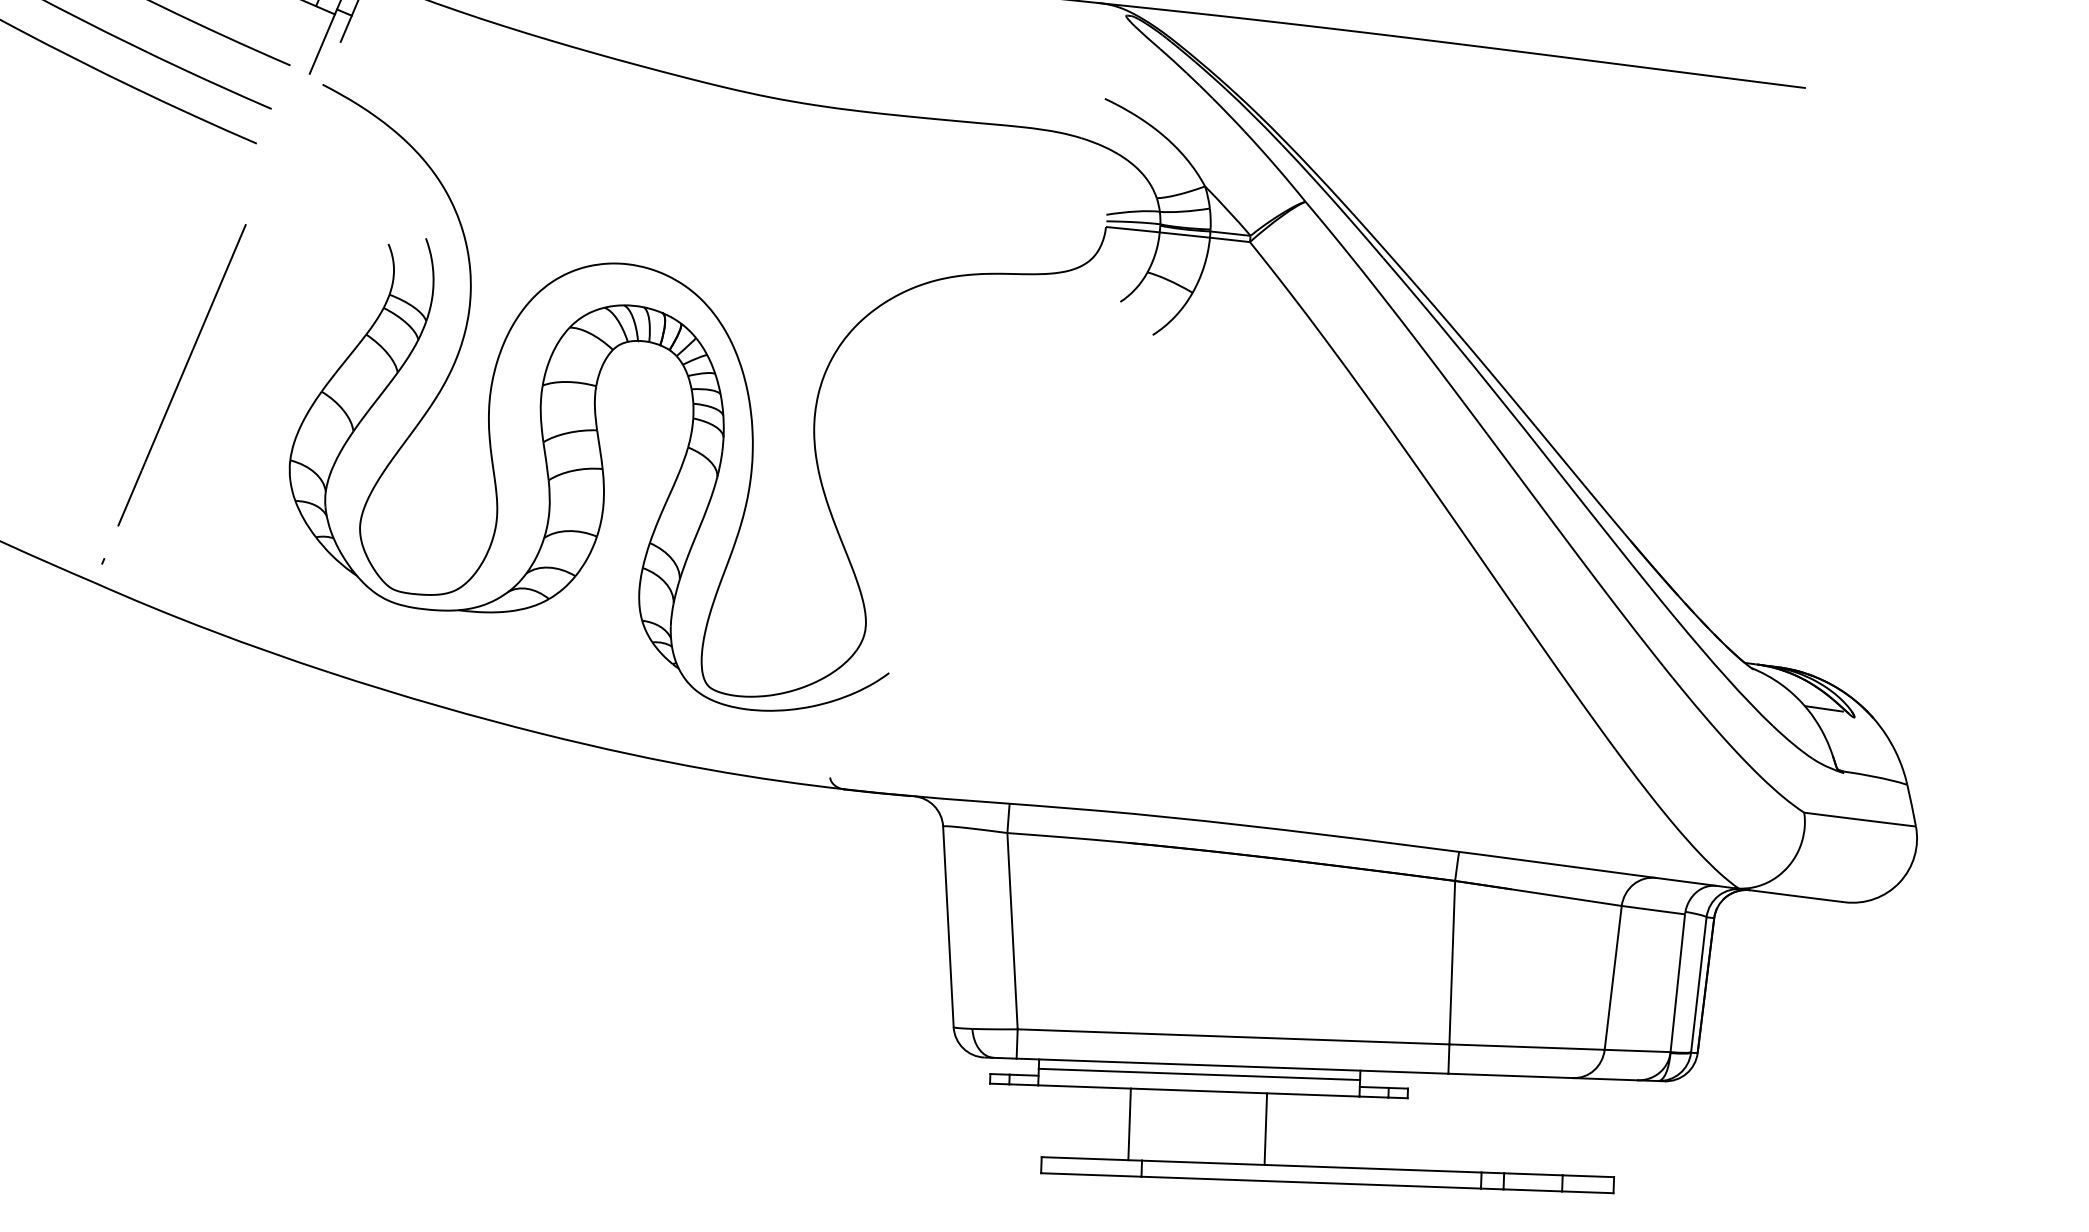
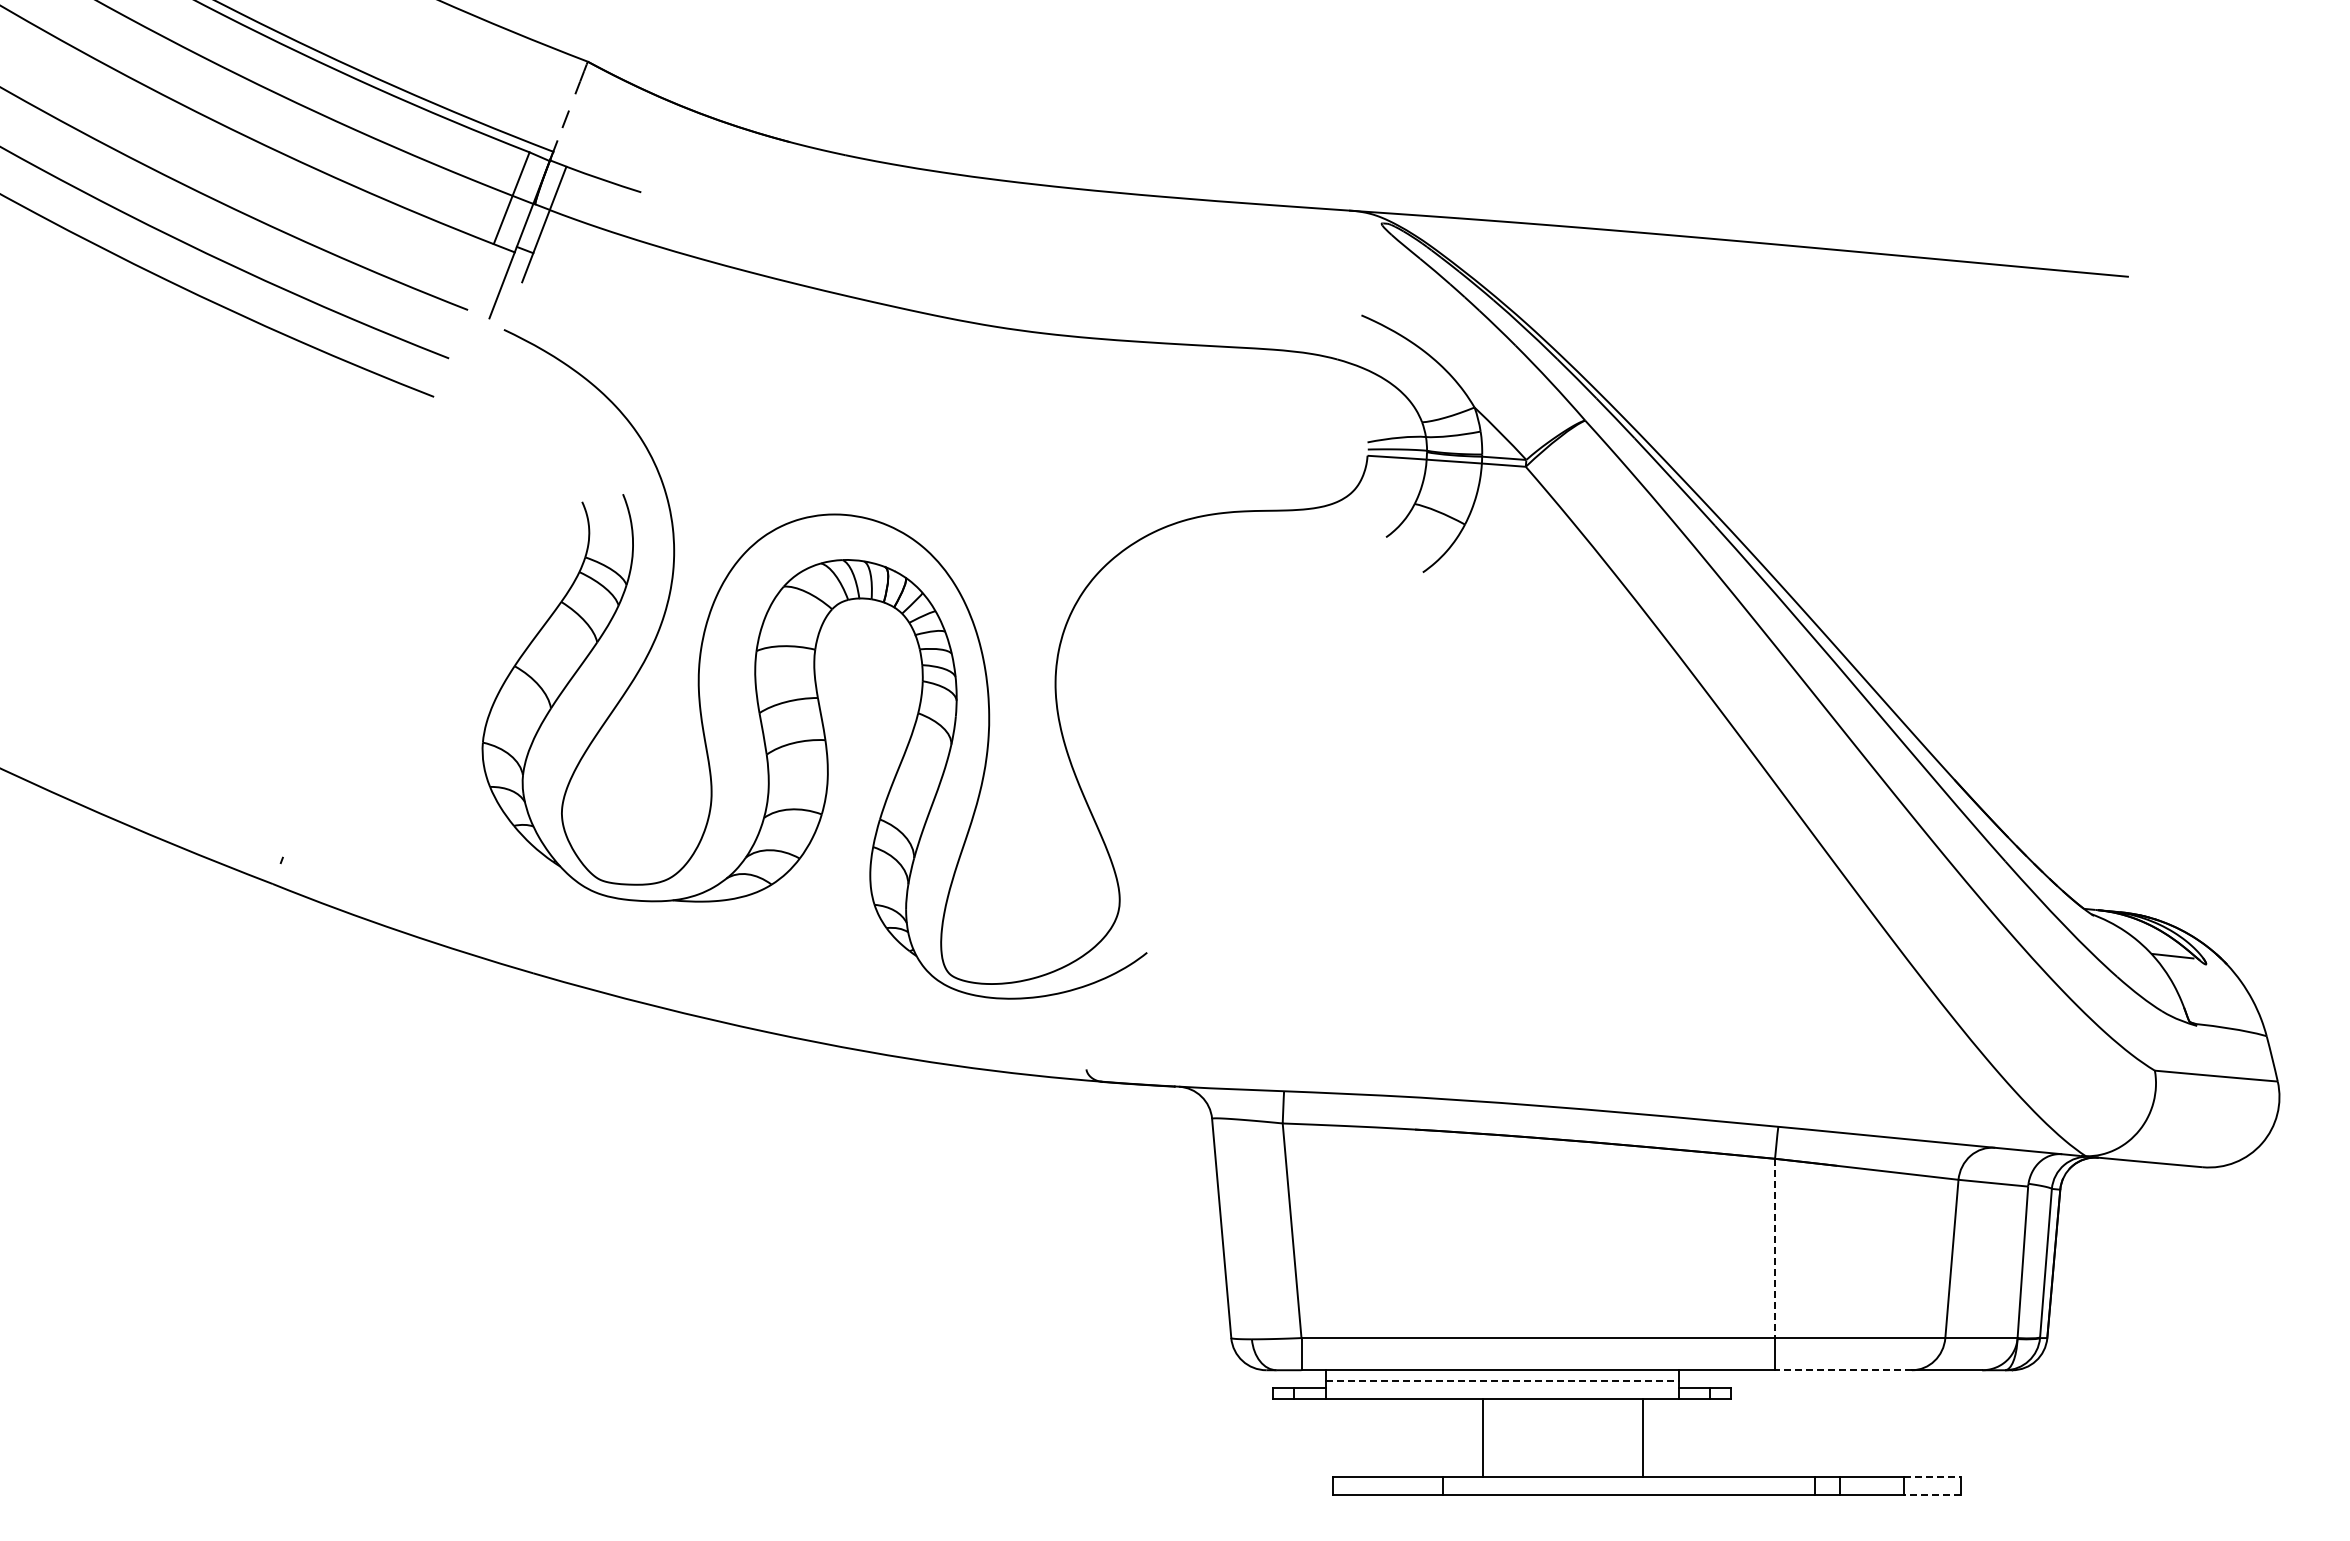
line: (182, 375) -> (361, 653), removed
line: (1452, 962) -> (1775, 1248), solid -> dashed
line: (1199, 1074) -> (1502, 1380), solid -> dashed
line: (1509, 1076) -> (1842, 1370), solid -> dashed
line: (1129, 1123) -> (1482, 1437), moved
line: (1266, 1128) -> (1643, 1437), moved
line: (1588, 1176) -> (1932, 1477), solid -> dashed
line: (1587, 1192) -> (1931, 1494), solid -> dashed

